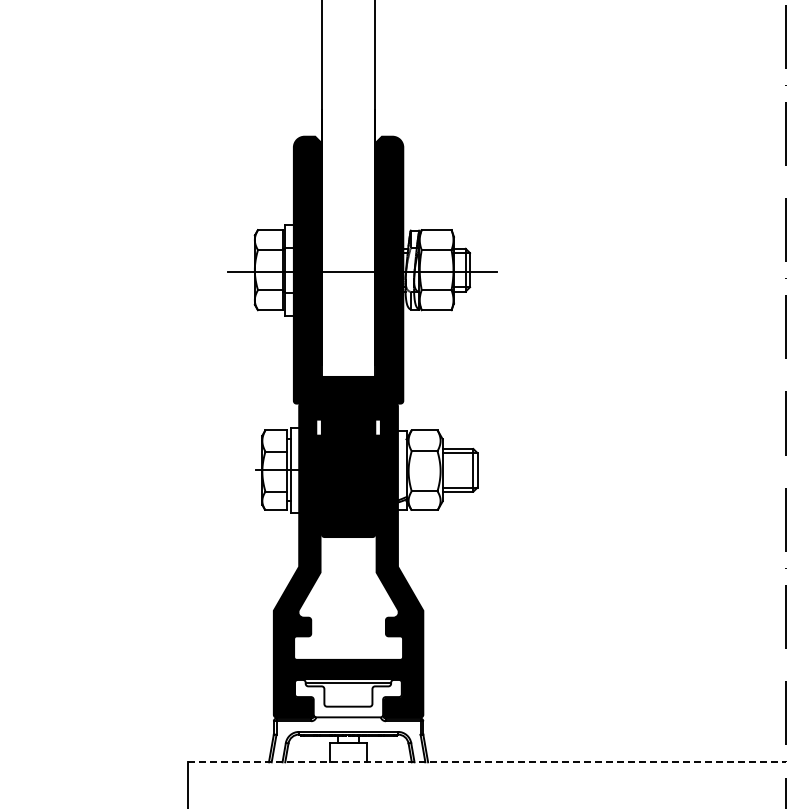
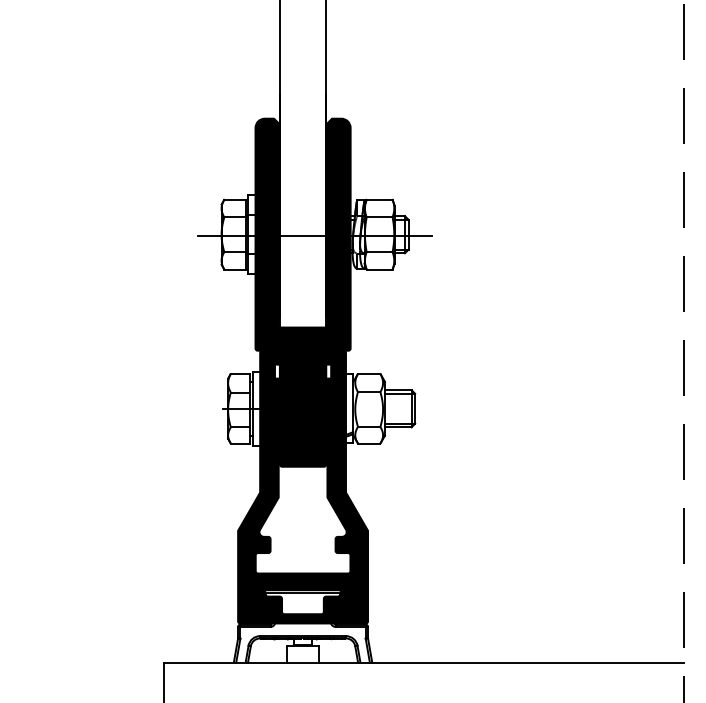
fill: (348, 698) -> (303, 607), added
line: (487, 762) -> (423, 662), dashed -> solid

